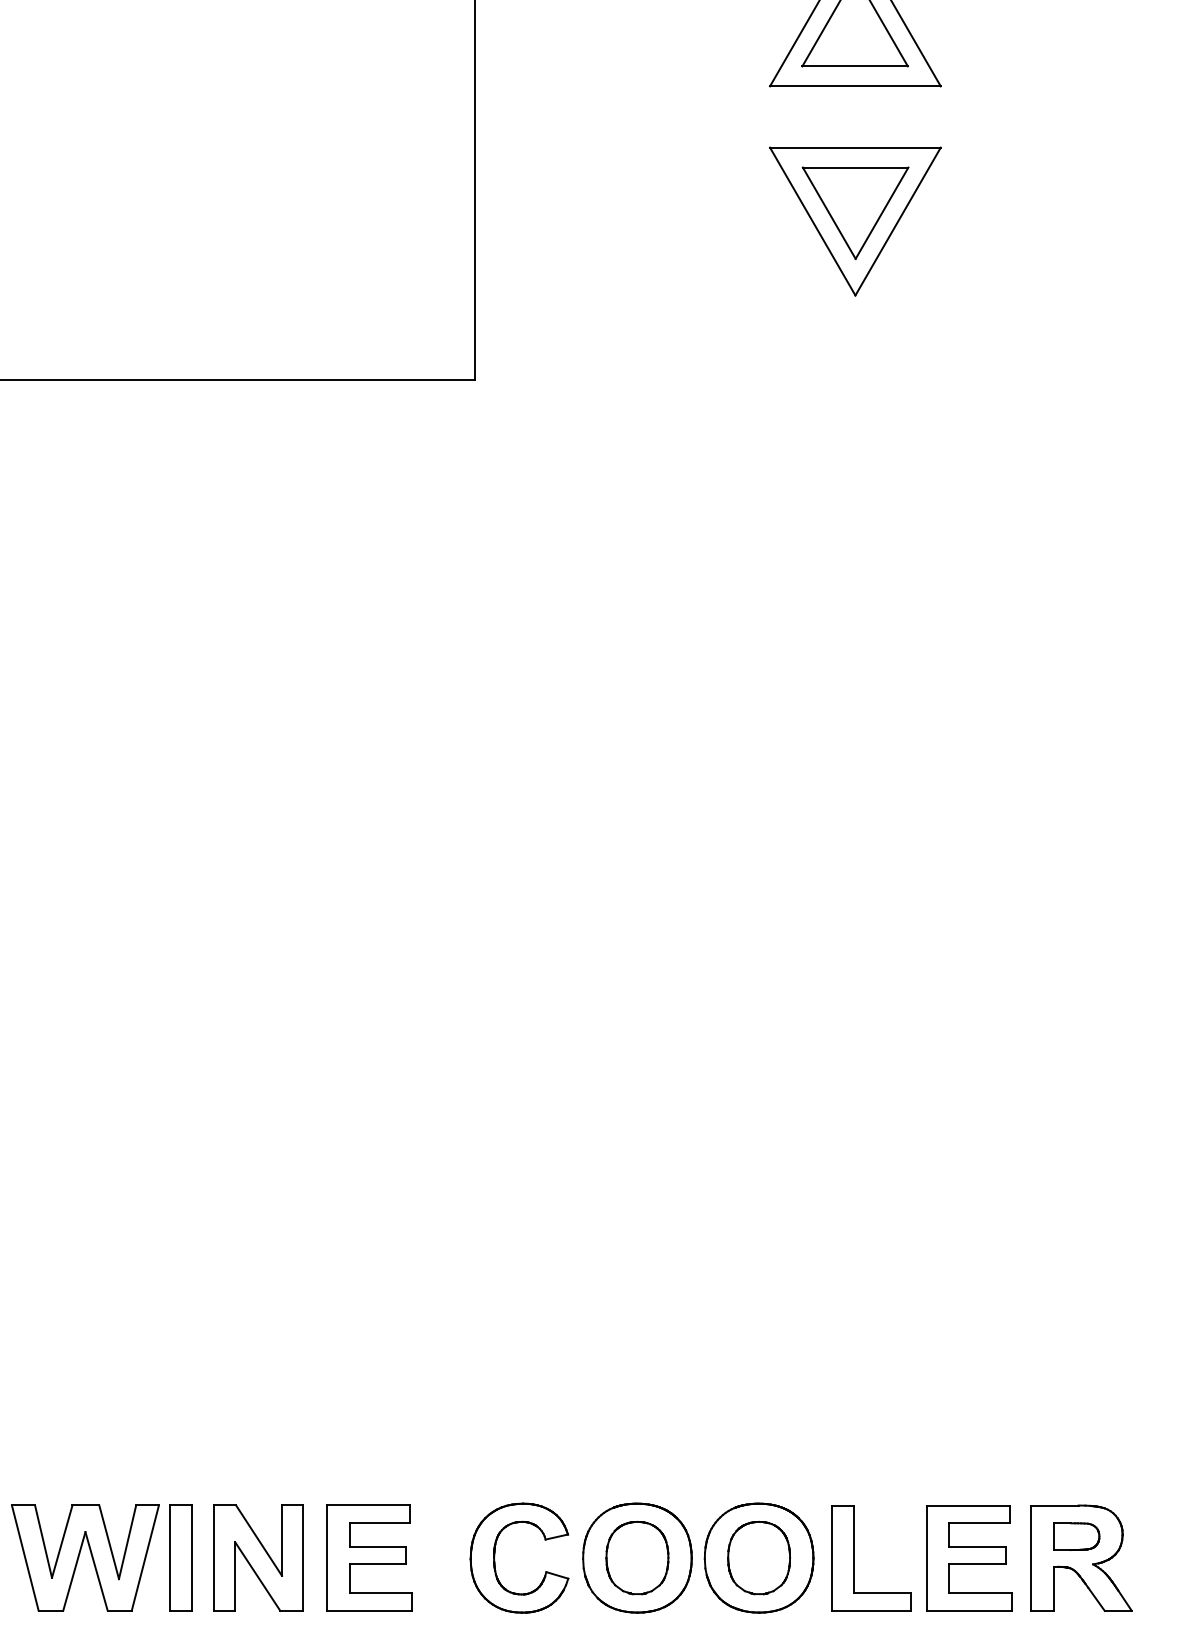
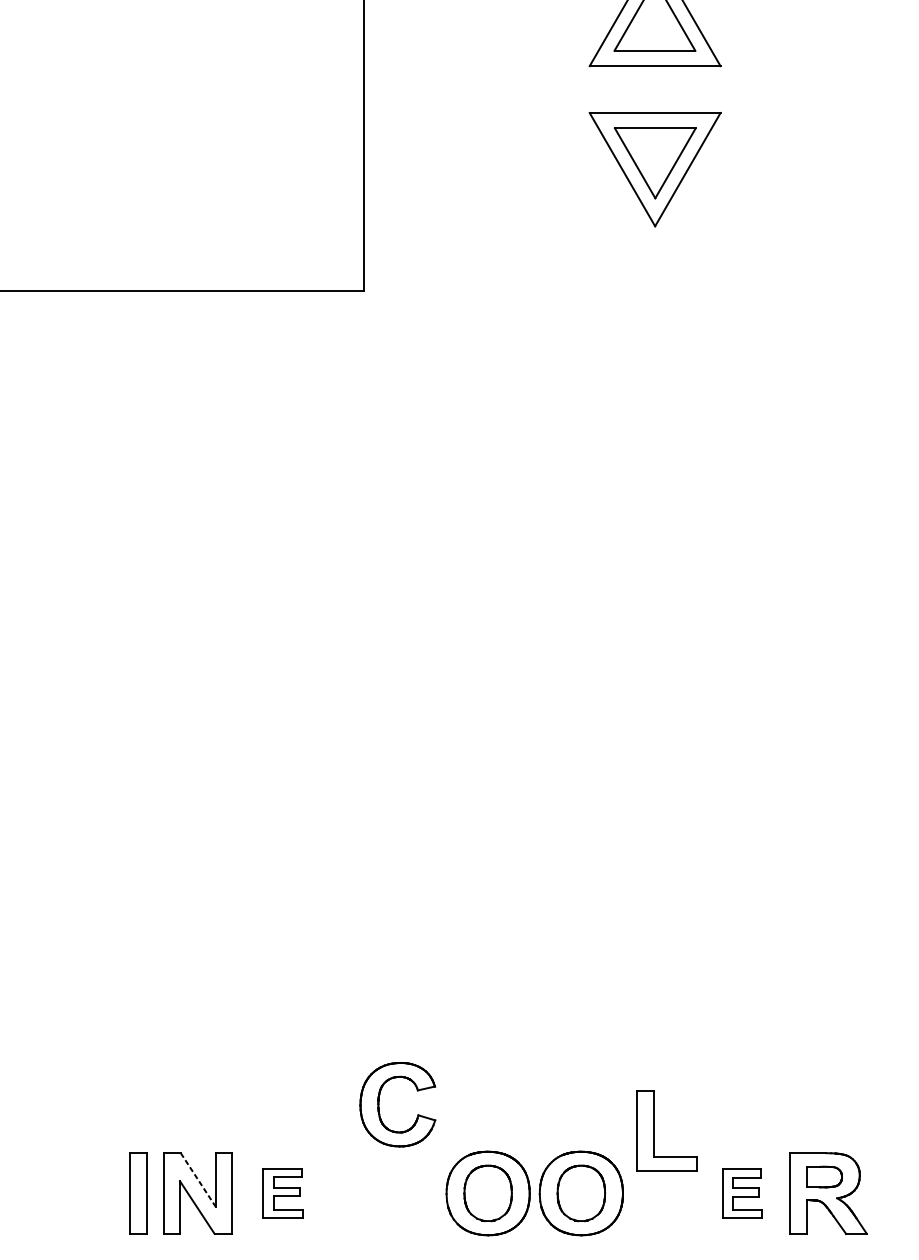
line: (259, 1541) -> (198, 1180), solid -> dashed
part: (495, 1556) -> (379, 1103), moved
part: (85, 1557) -> (65, 1193), removed
part: (369, 1557) -> (282, 1193), size x0.6
part: (854, 1558) -> (654, 1130), moved
part: (969, 1558) -> (742, 1193), size x0.6

